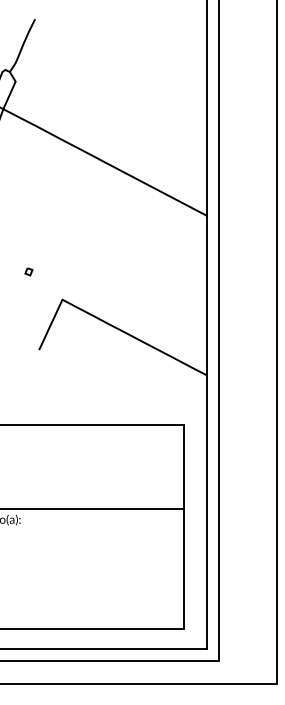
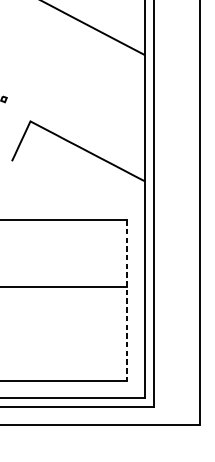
line: (183, 527) -> (126, 301), solid -> dashed

